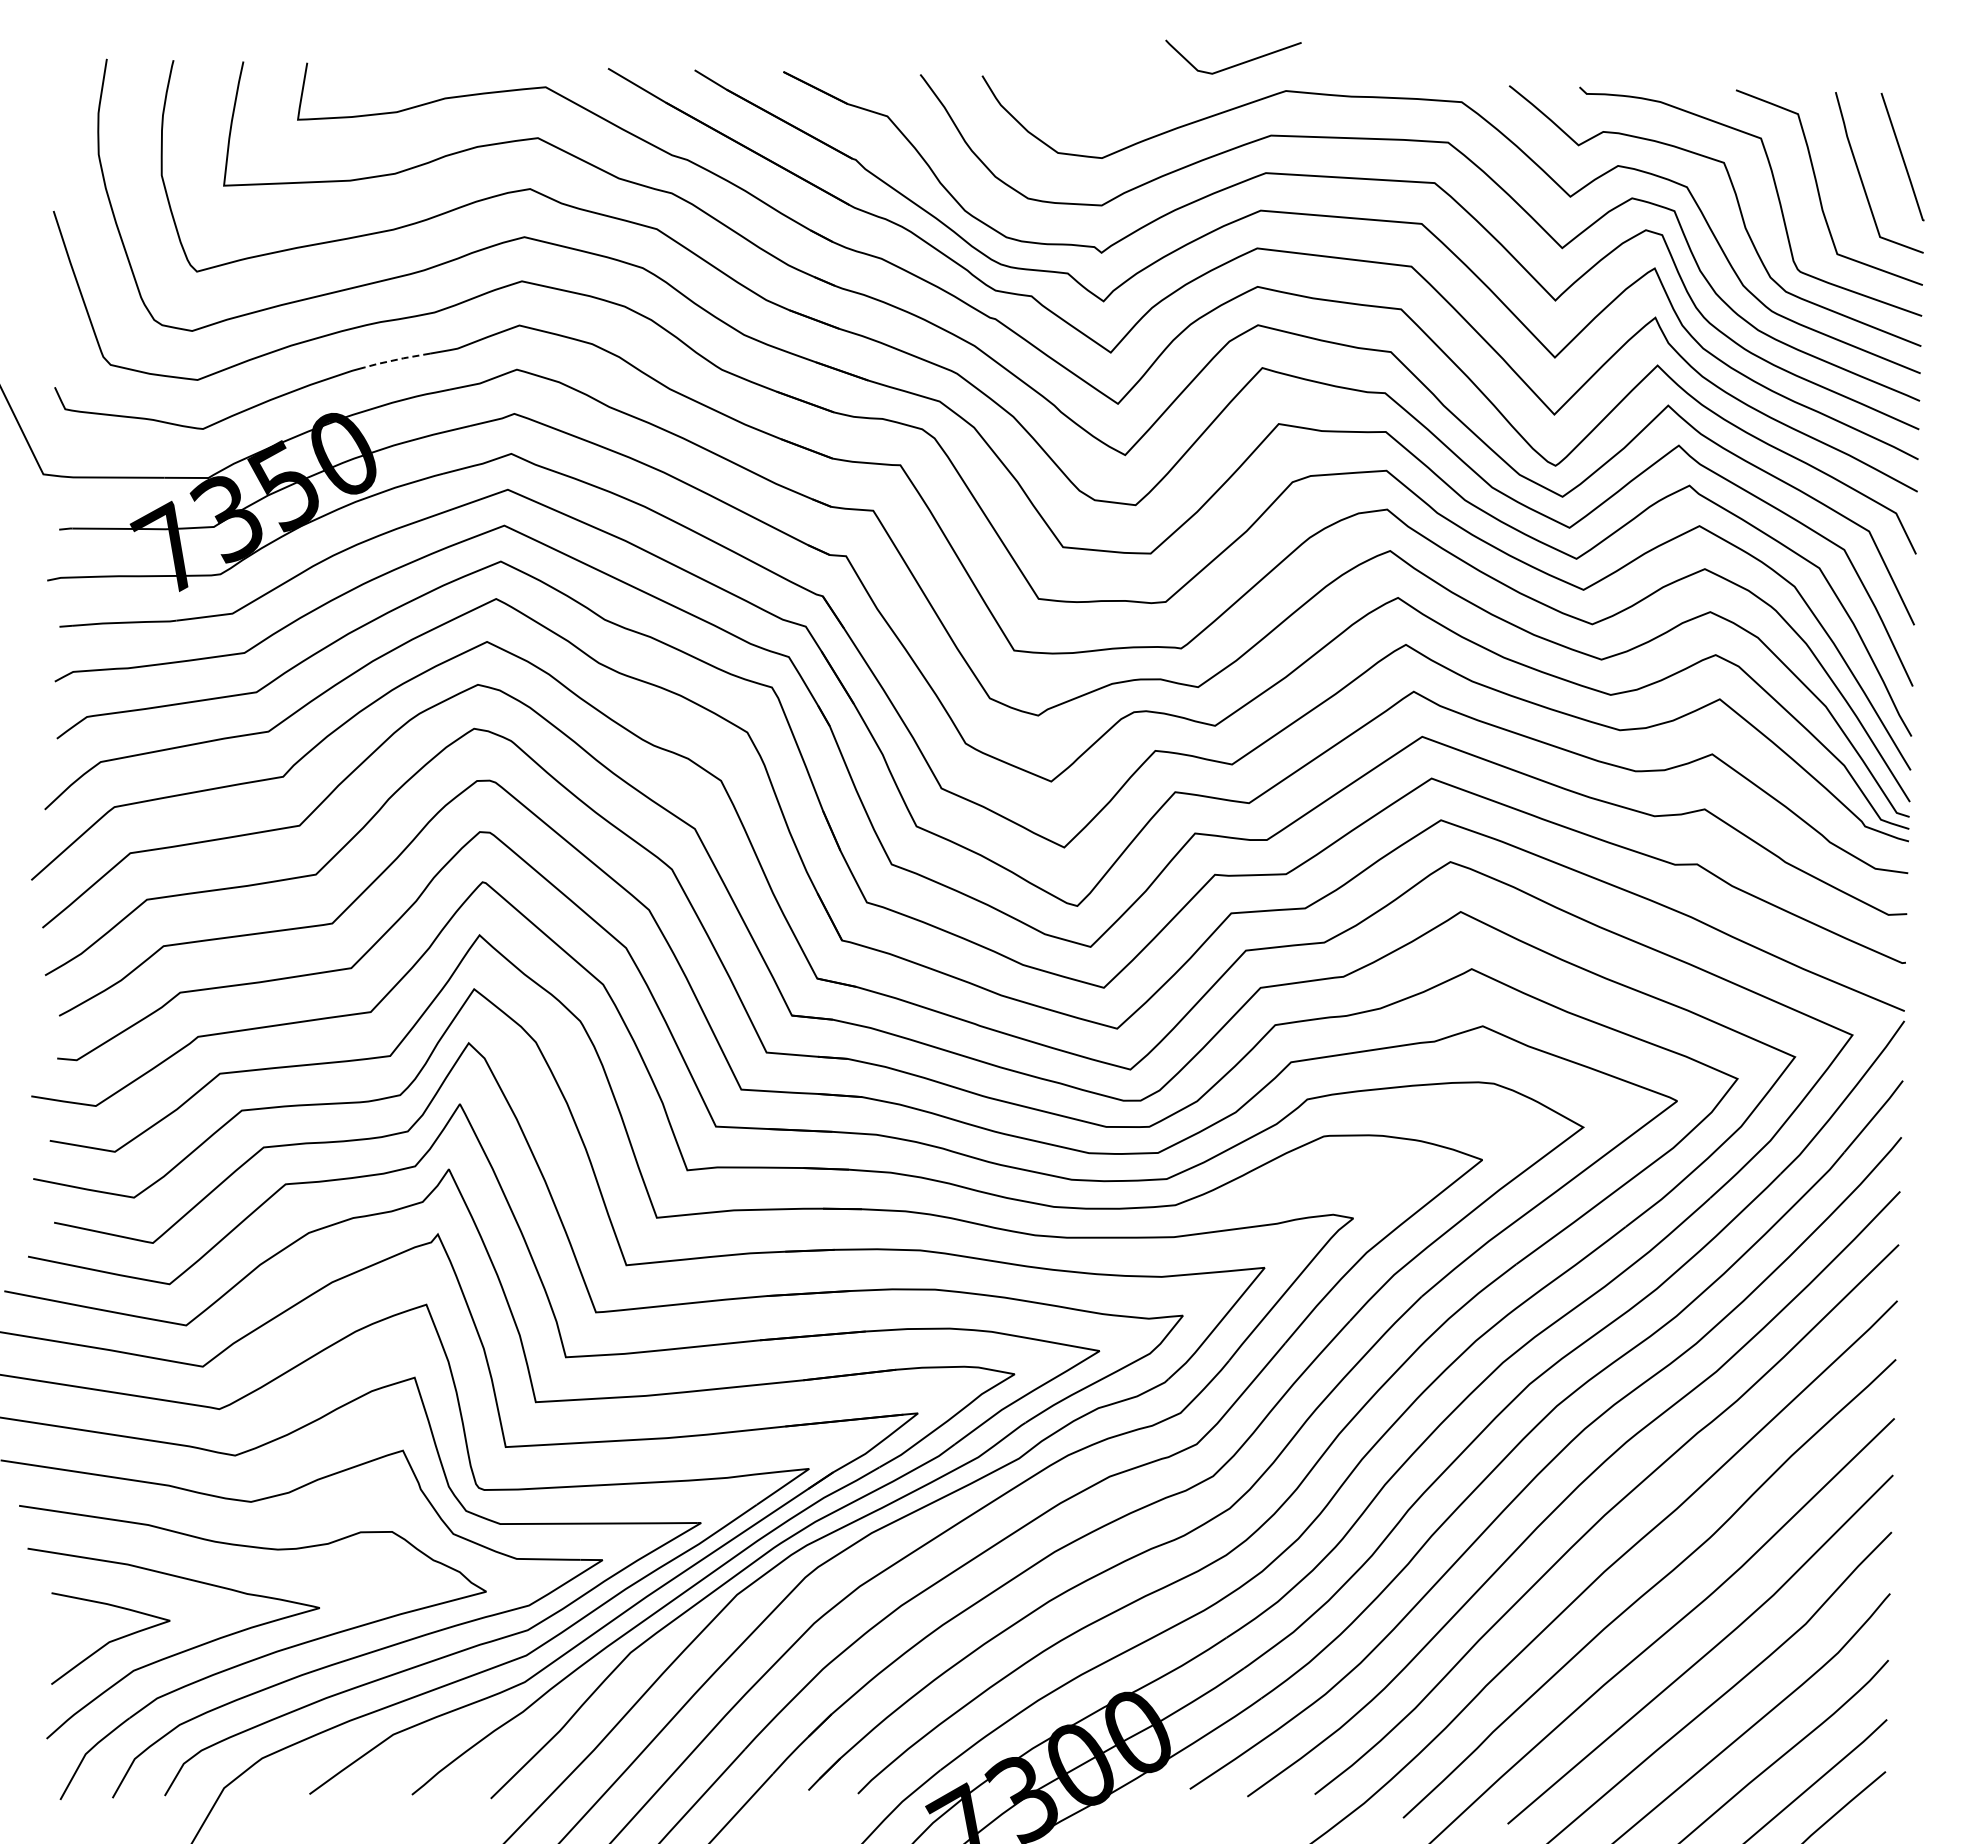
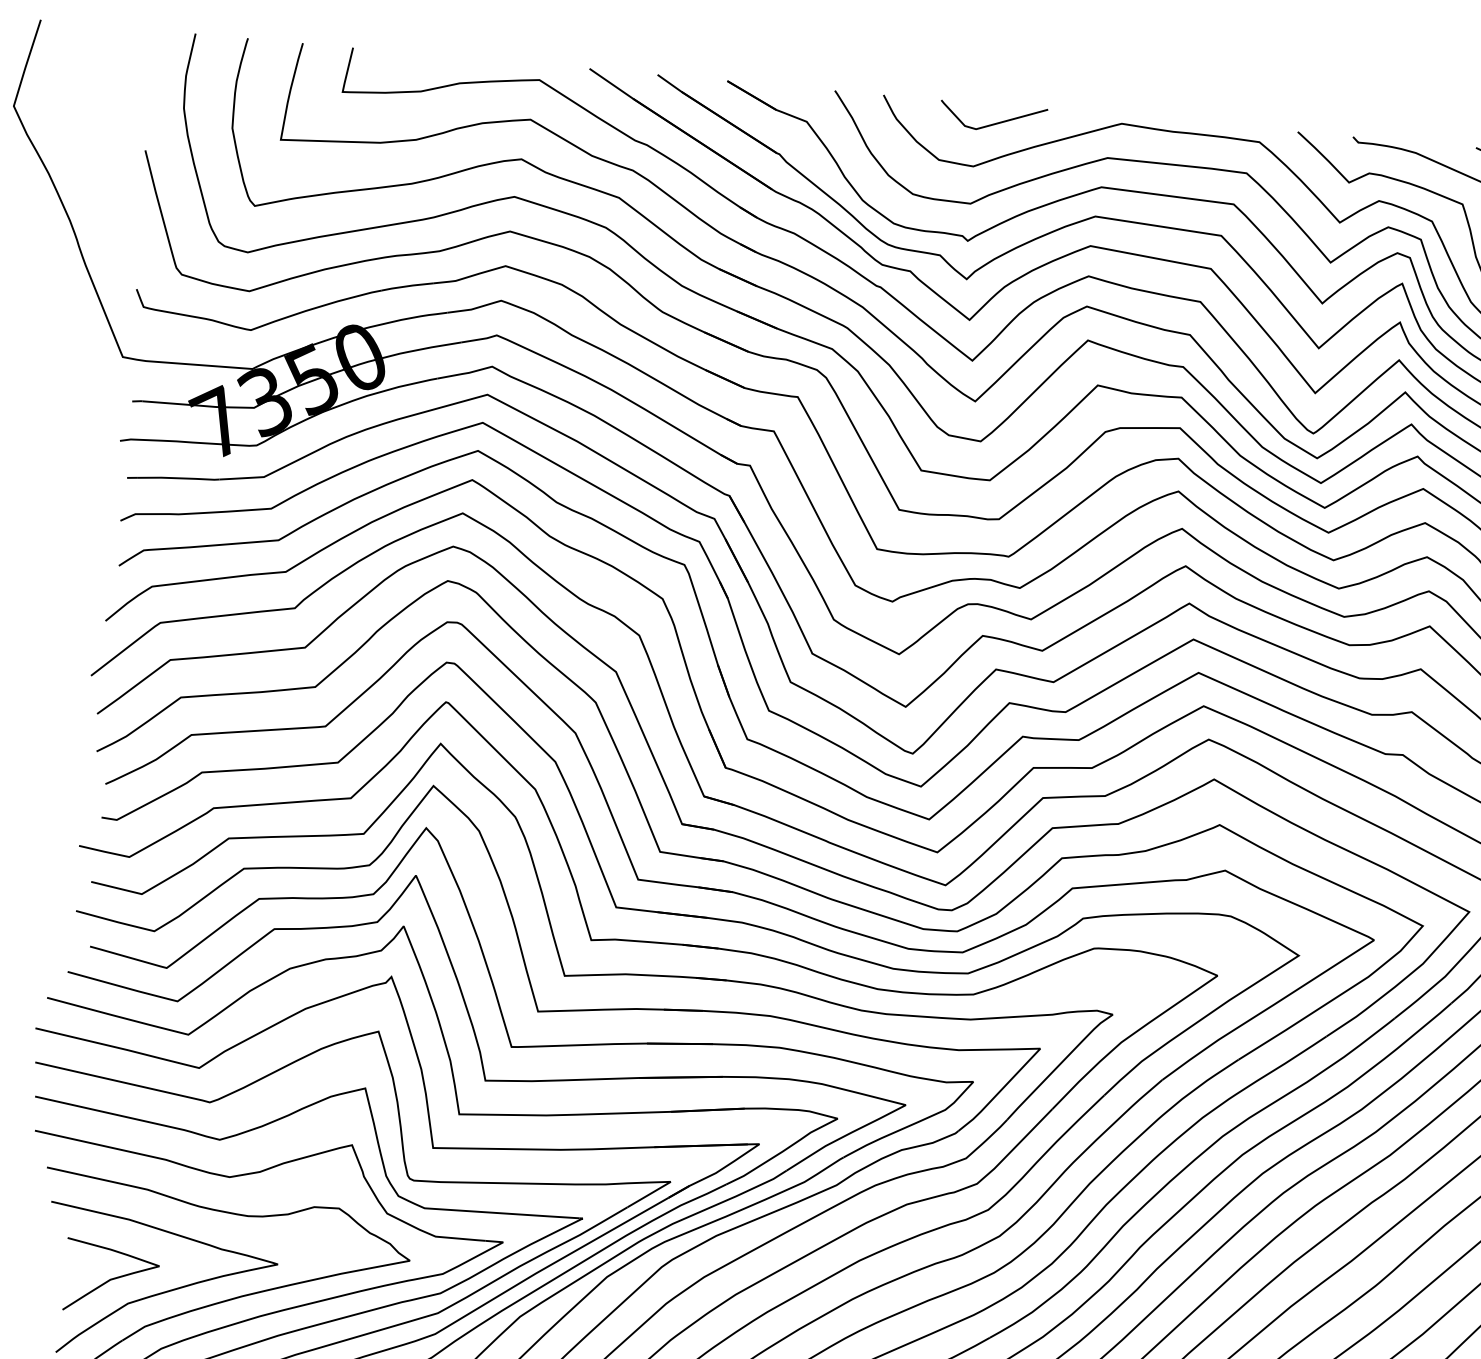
line: (1235, 64) -> (994, 123), moved
line: (396, 359) -> (407, 286), dashed -> solid

